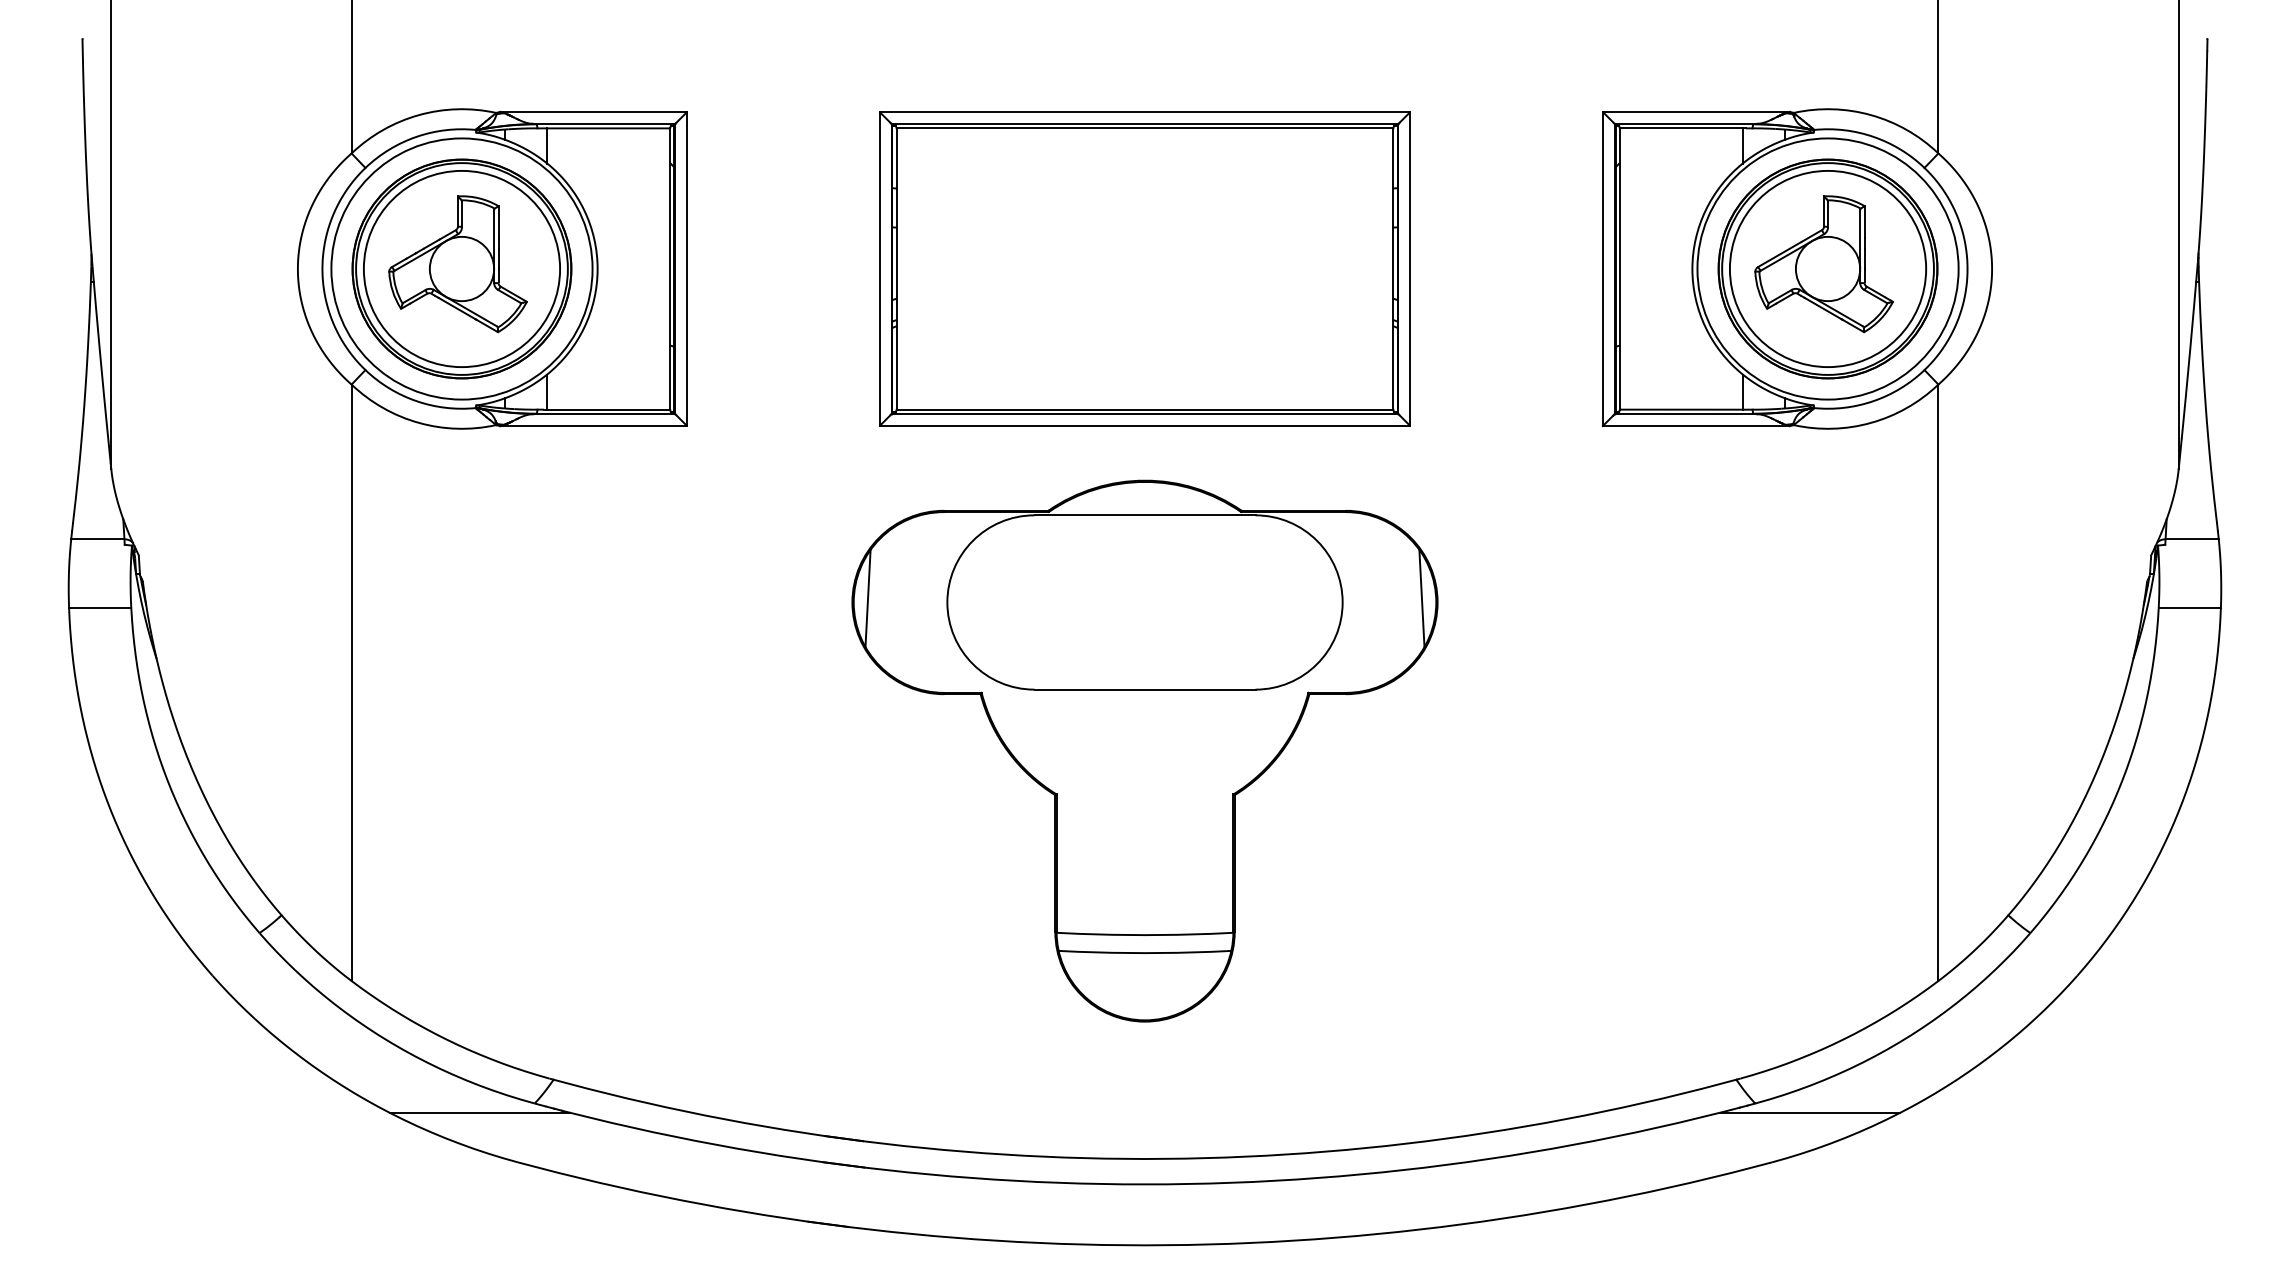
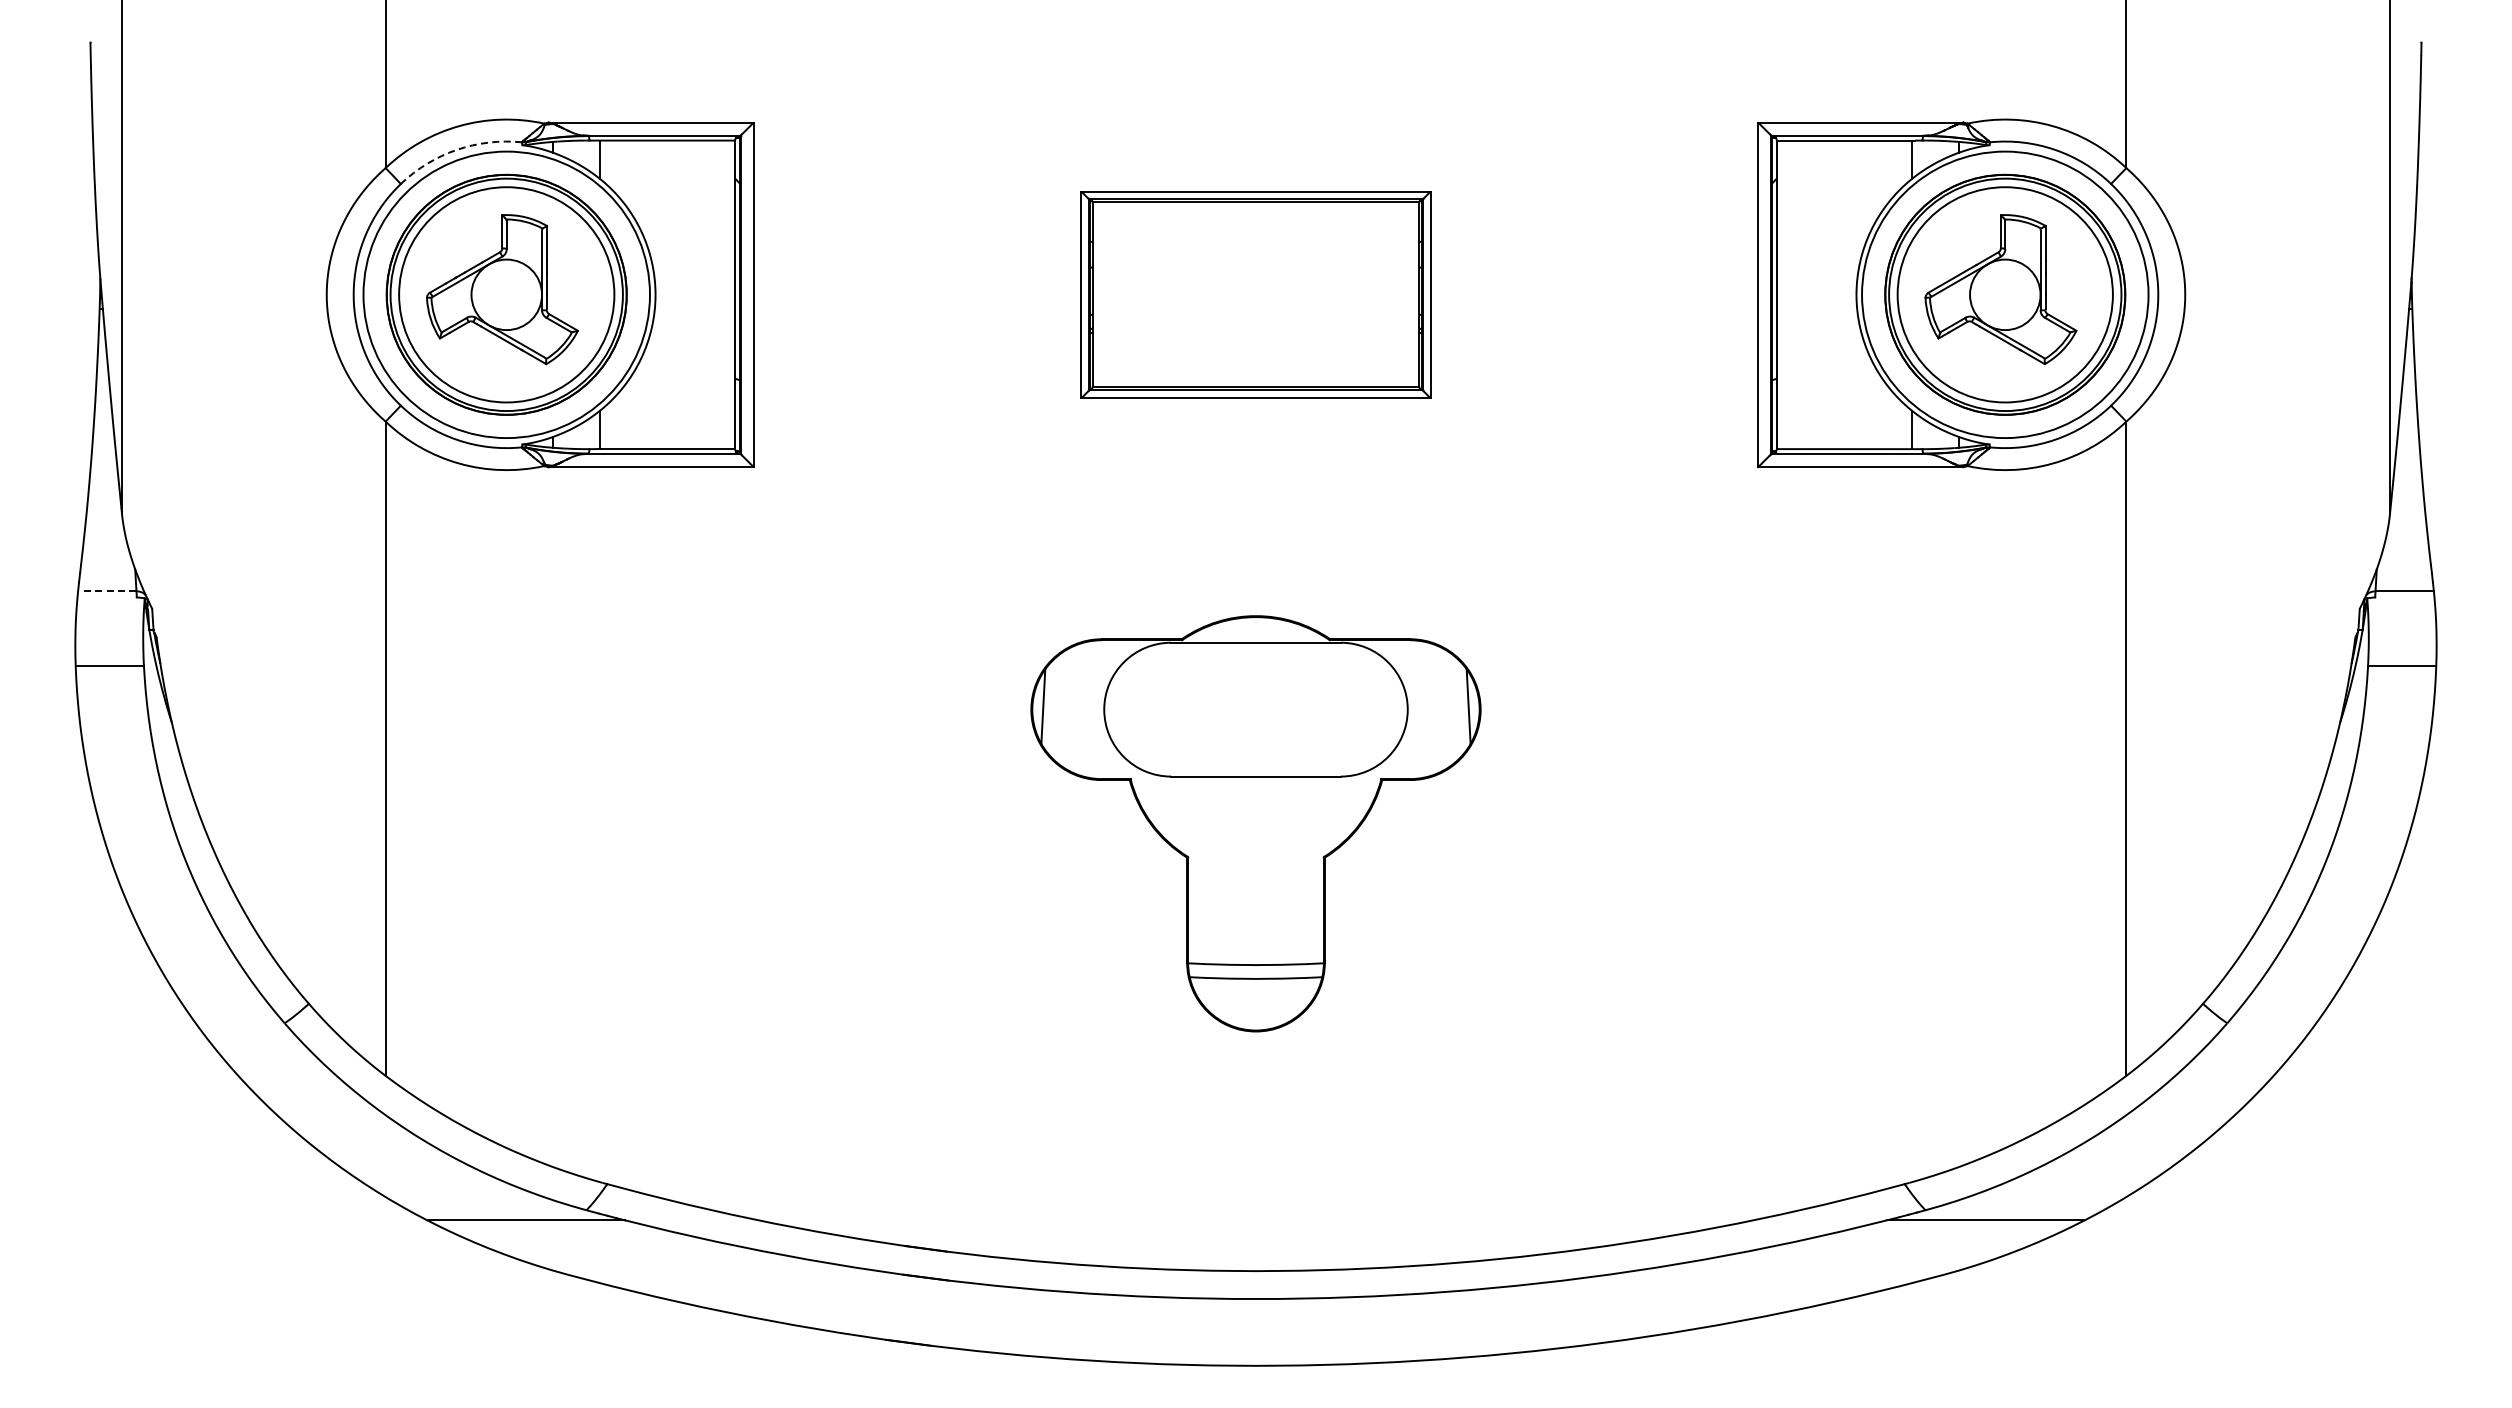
arc: (416, 136) -> (456, 149), solid -> dashed
part: (1144, 268) -> (1255, 294), size x0.6
line: (97, 539) -> (106, 591), solid -> dashed
part: (1144, 750) -> (1255, 823), size x0.7

